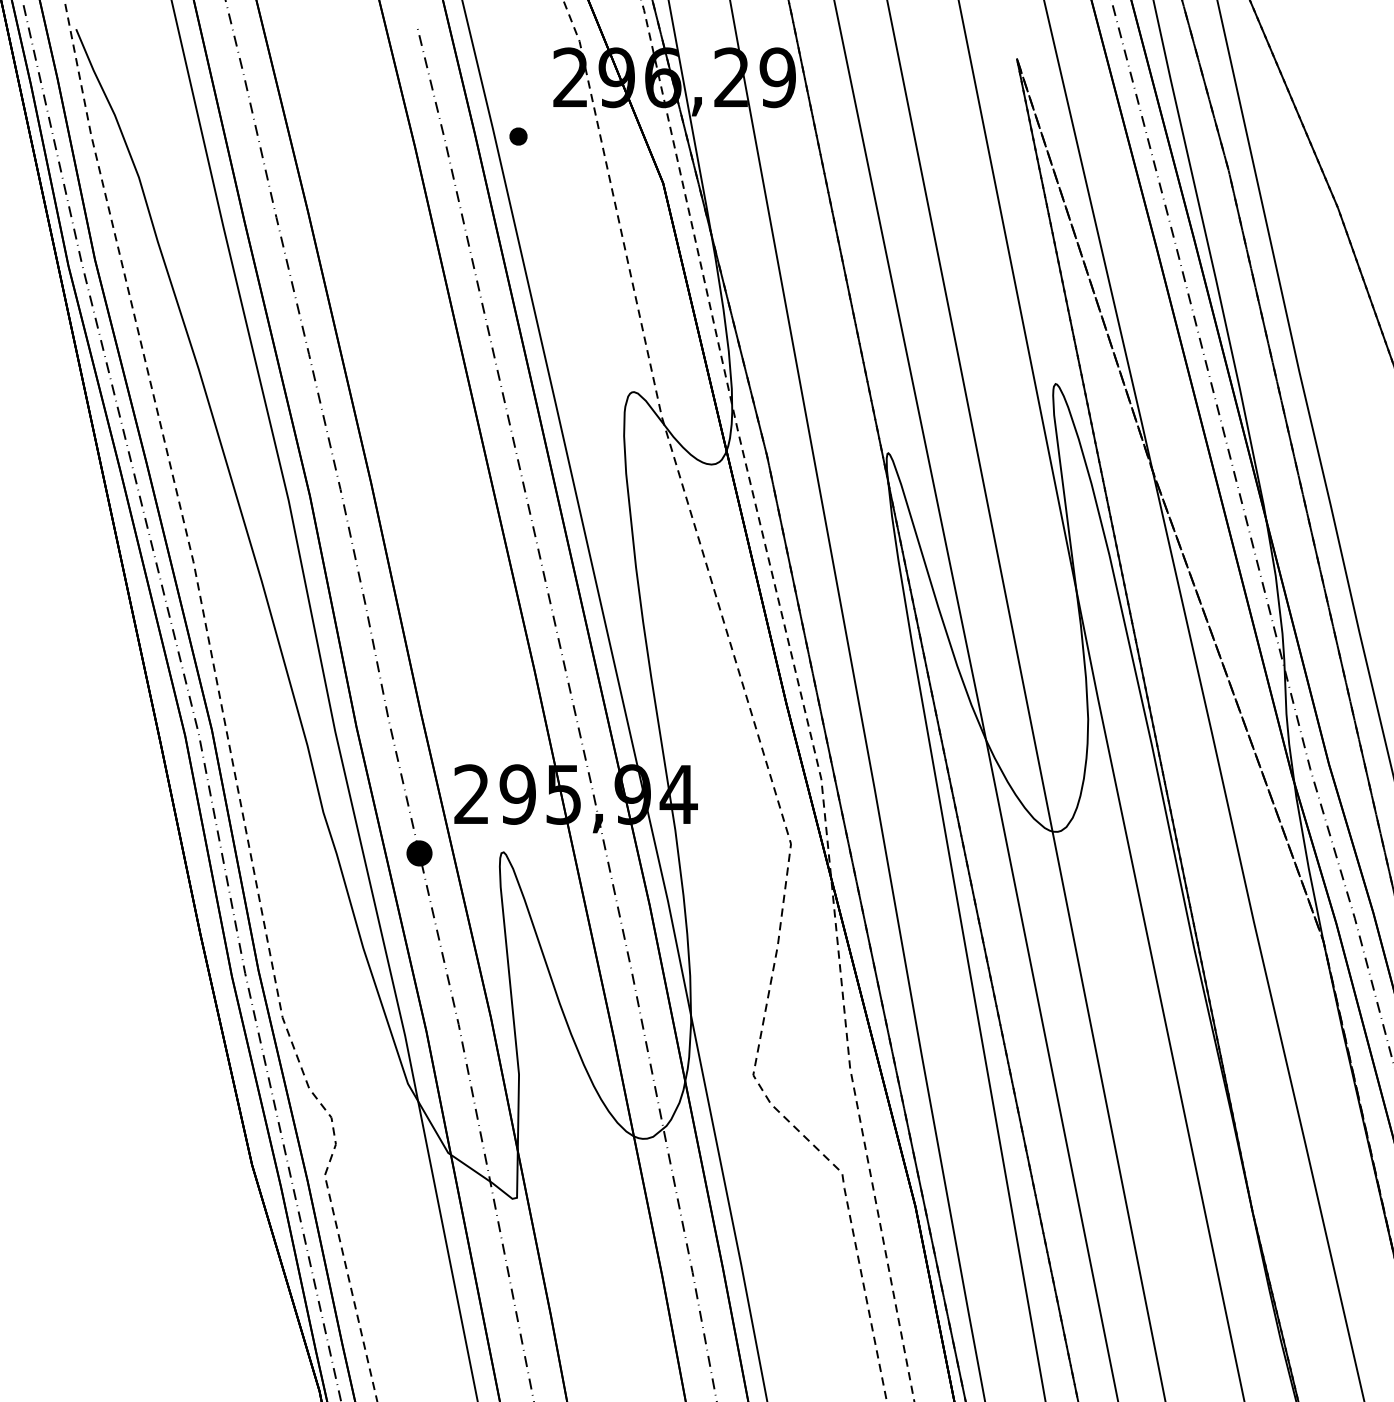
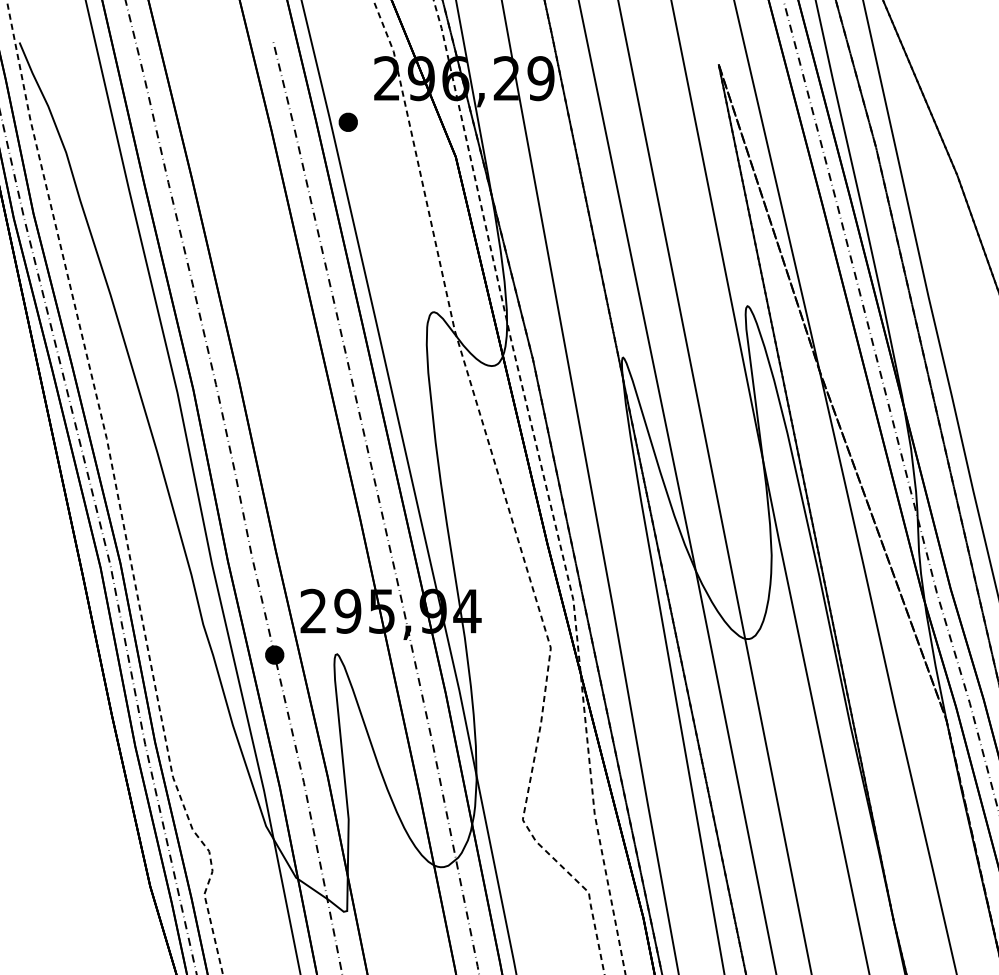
part: (518, 136) -> (348, 122), size x1.43

